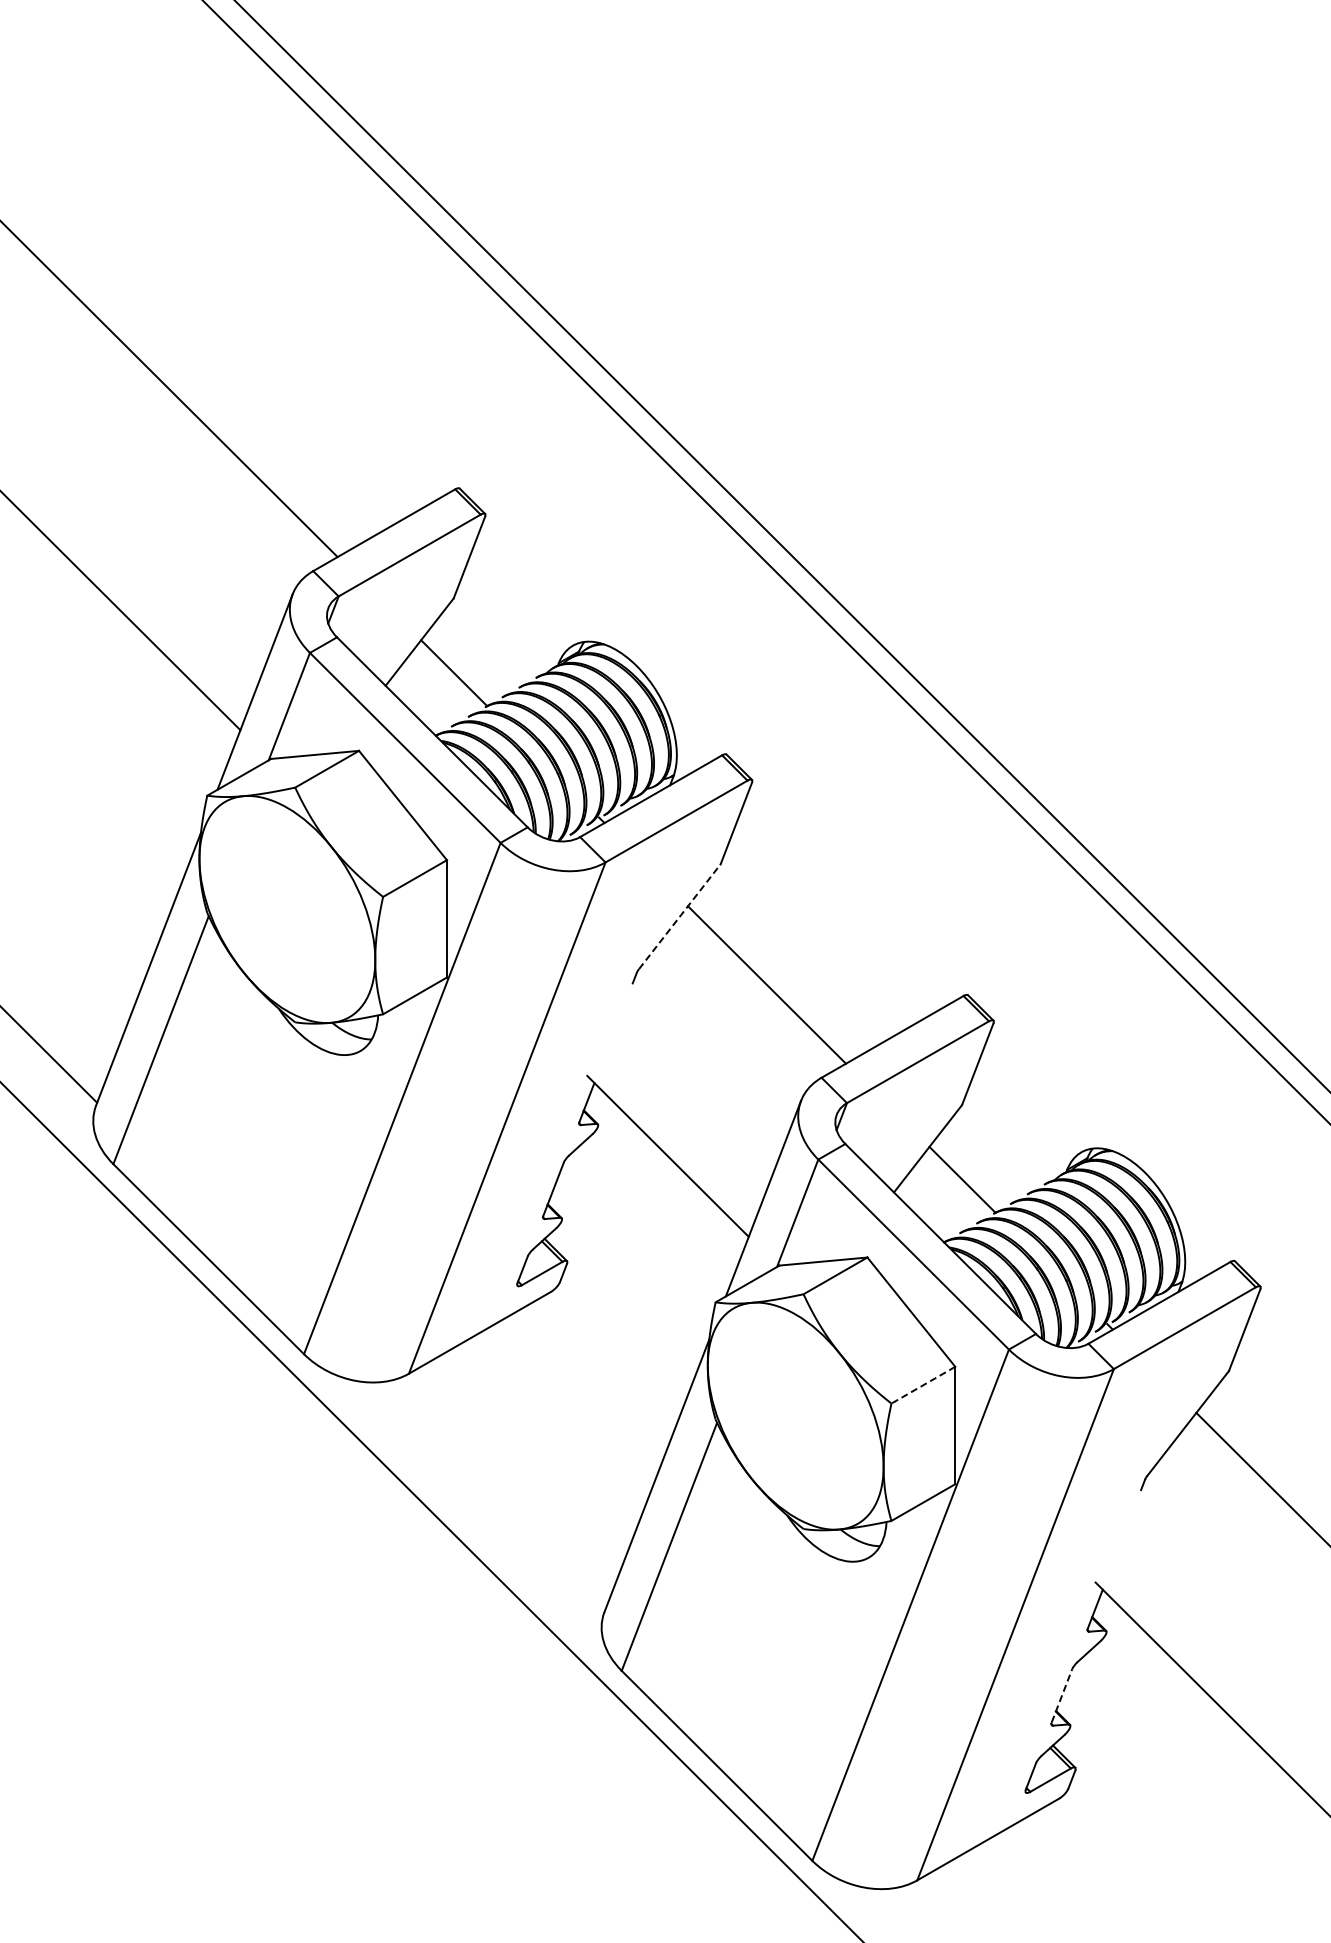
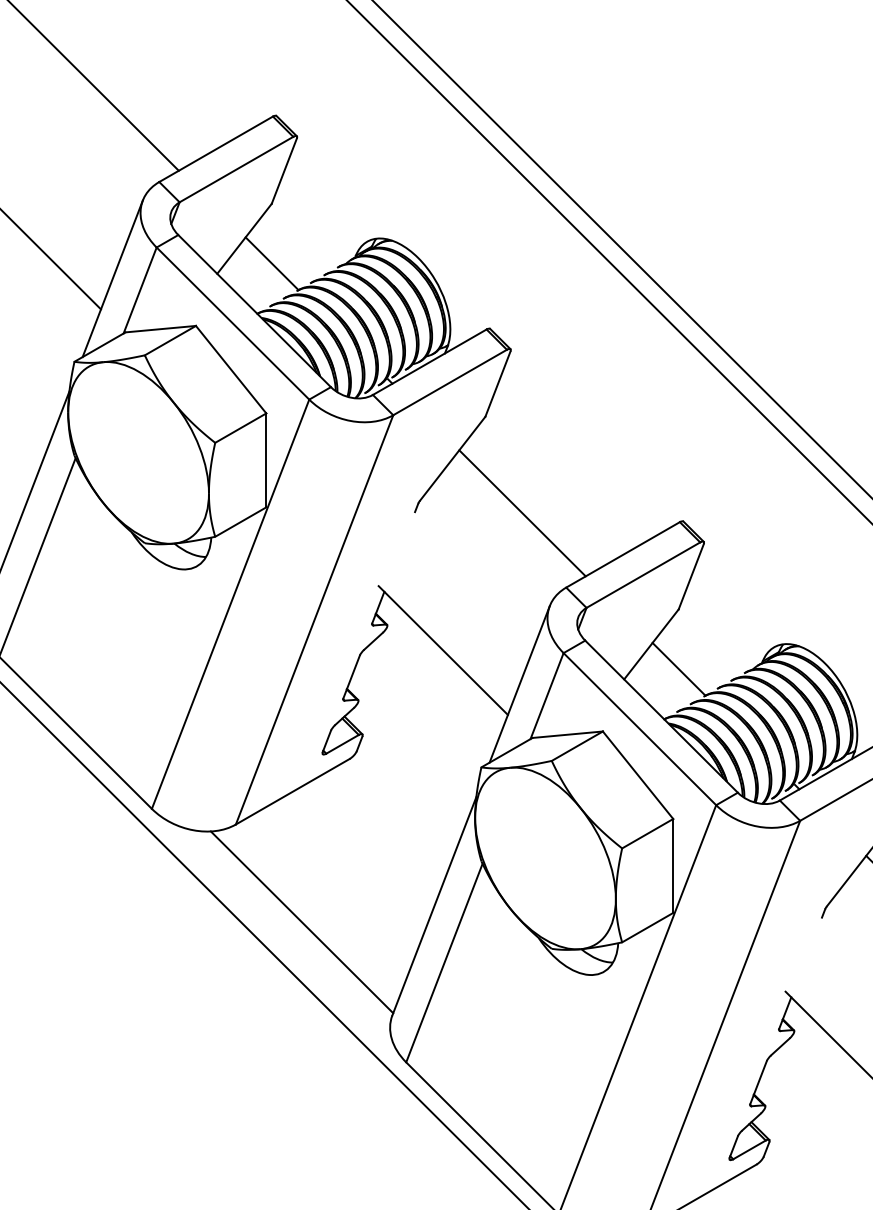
line: (680, 916) -> (453, 458), dashed -> solid
line: (923, 1385) -> (647, 833), dashed -> solid
line: (491, 1495) -> (301, 922), added
line: (1061, 1695) -> (758, 1082), dashed -> solid

